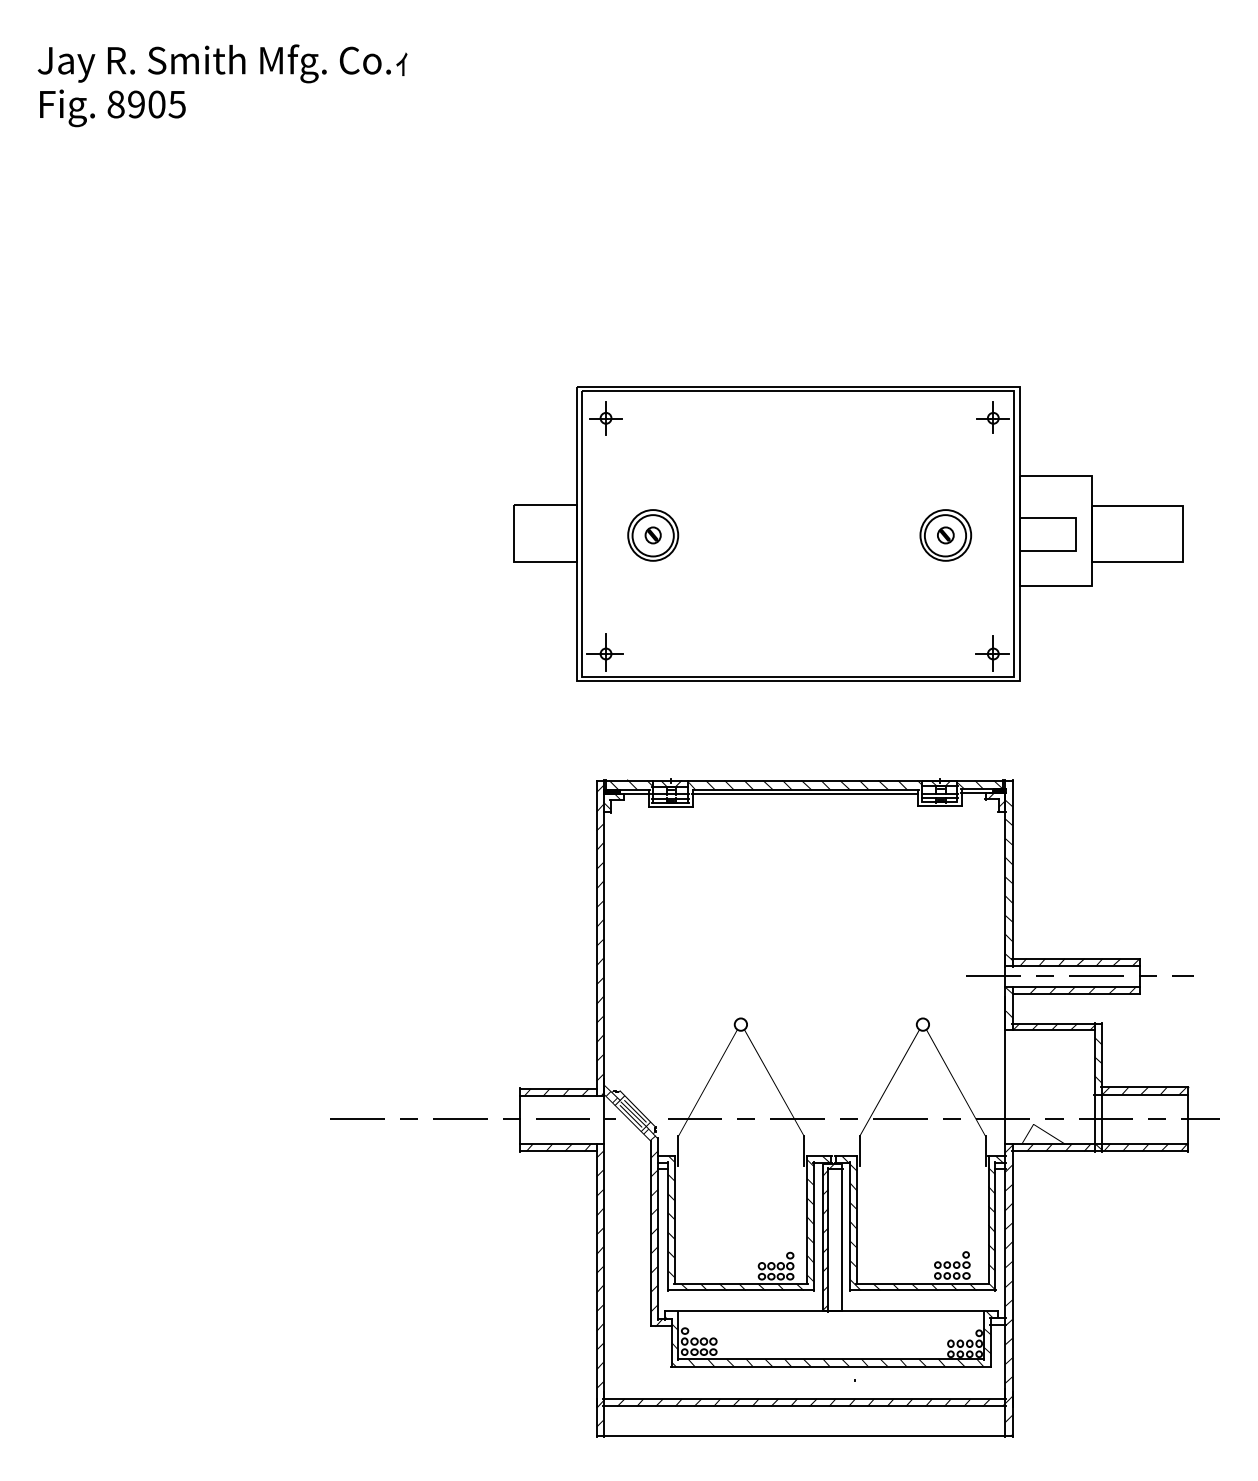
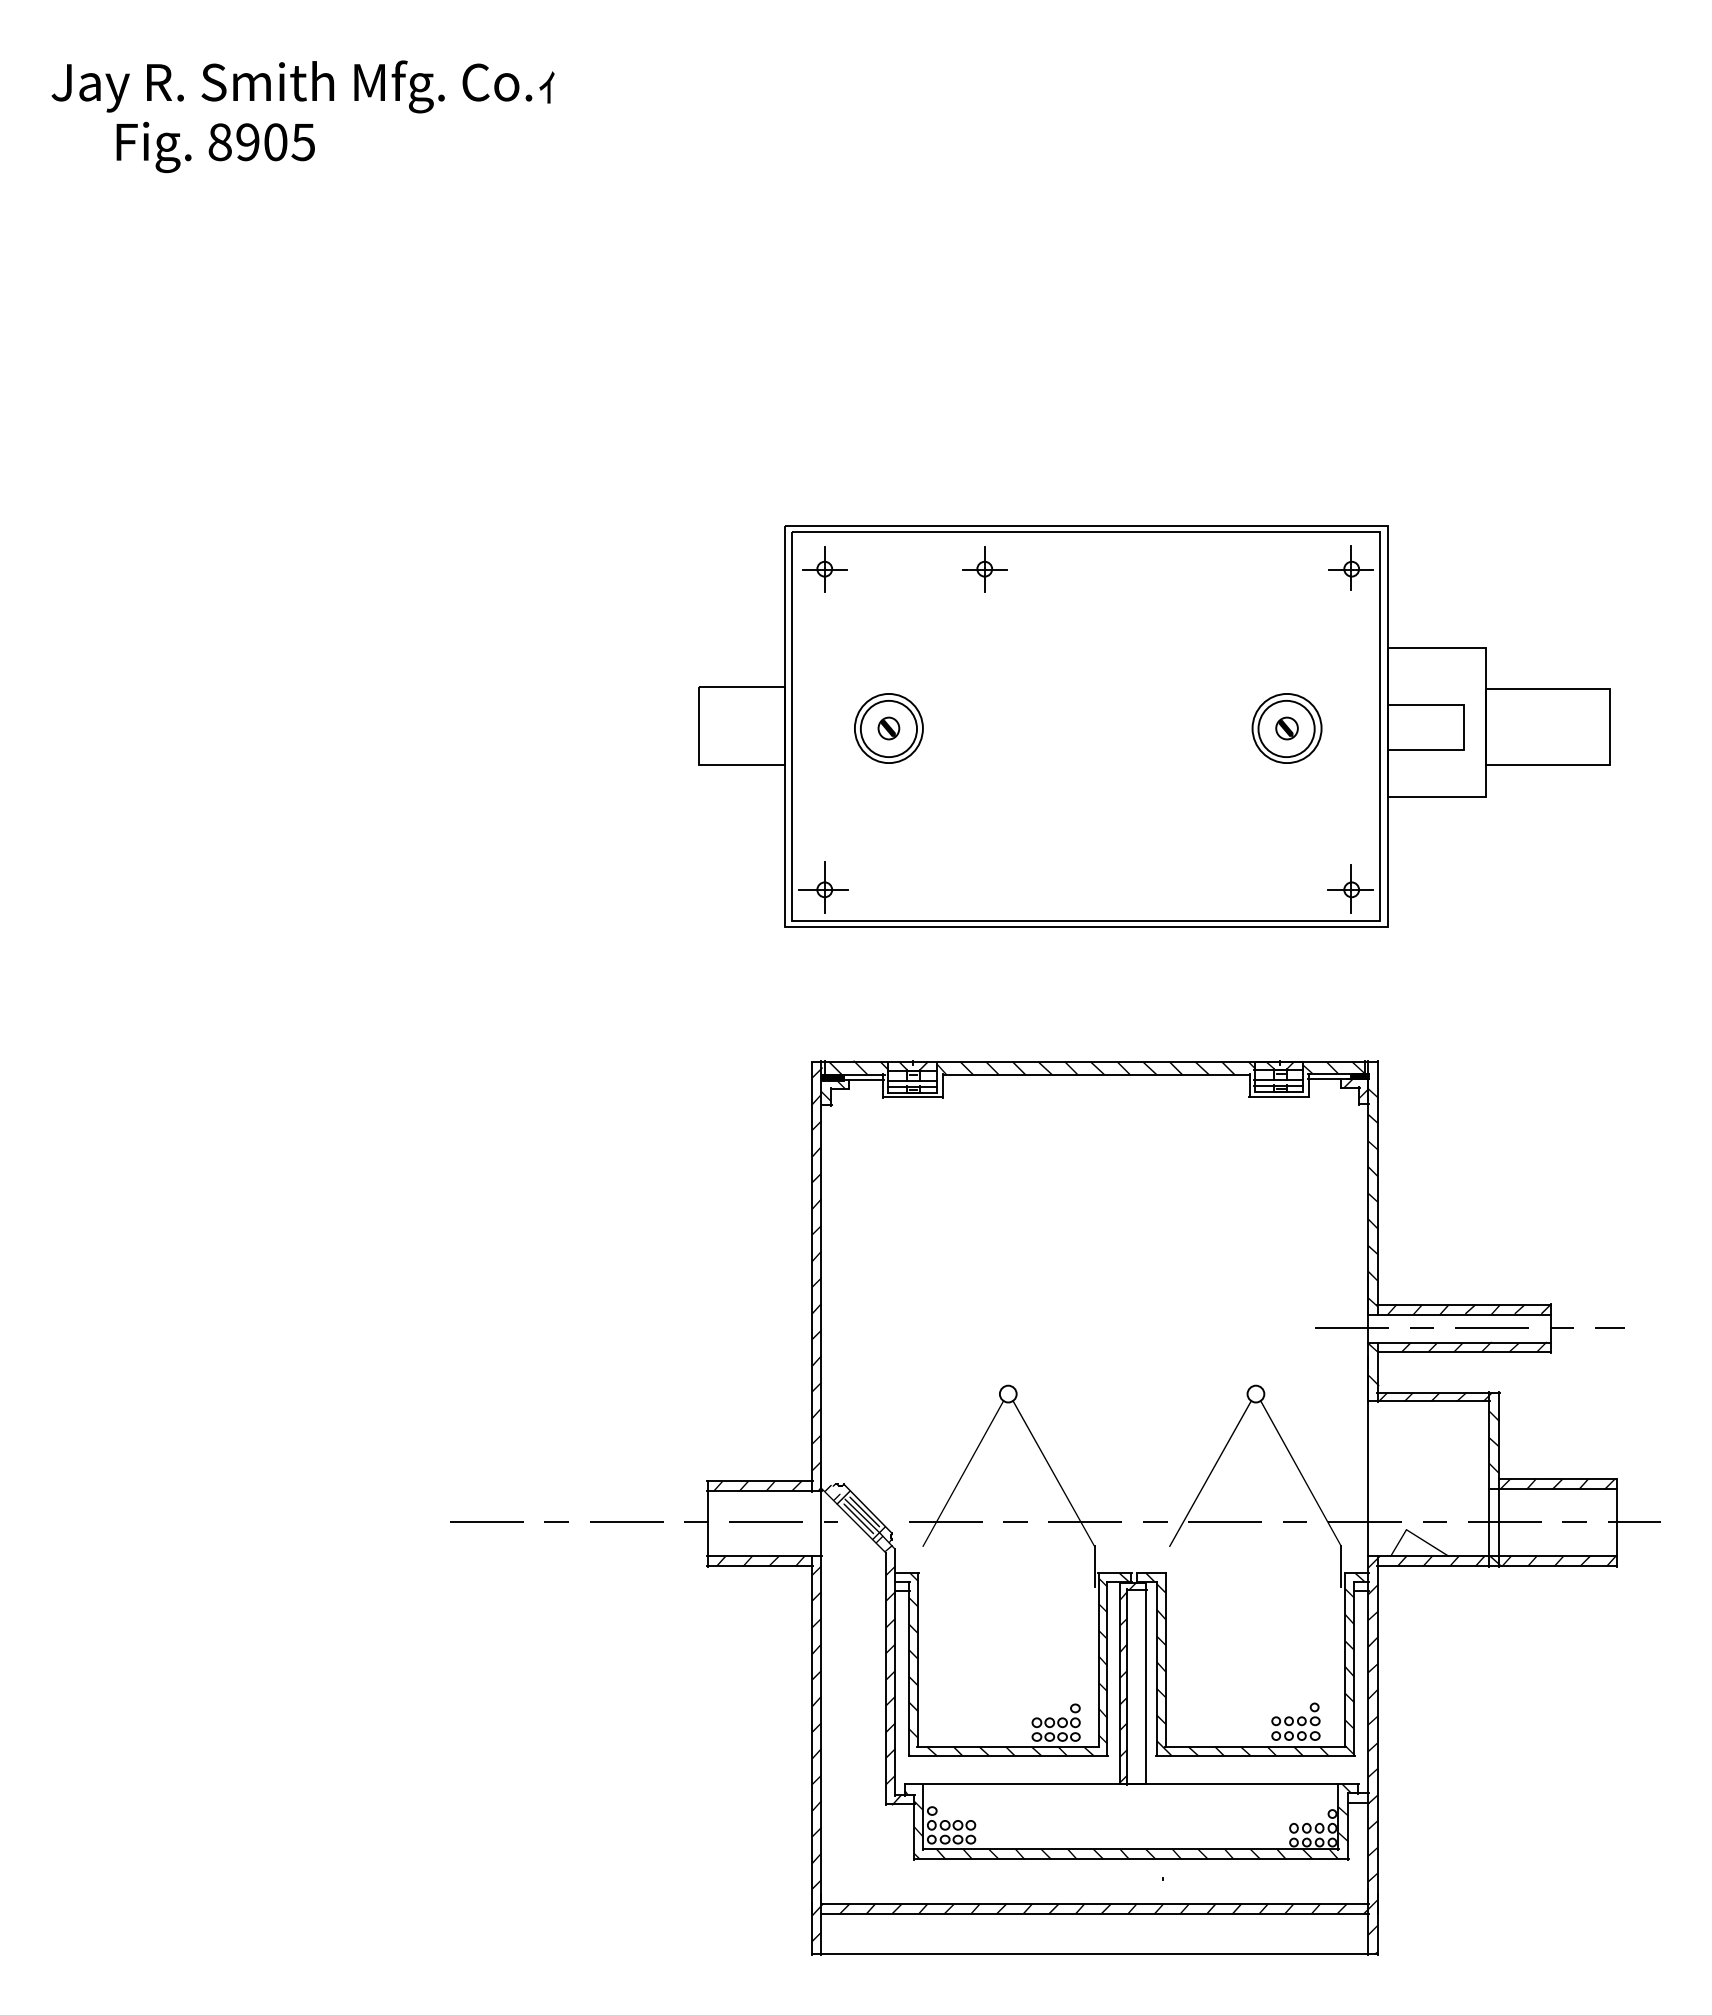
text: (112, 108) -> (215, 147), moved
part: (723, 418) -> (984, 569), added
line: (805, 794) -> (1095, 1080), removed
fill: (611, 1091) -> (832, 1485), removed
line: (677, 1151) -> (922, 1566), removed
line: (859, 1151) -> (1169, 1566), removed

